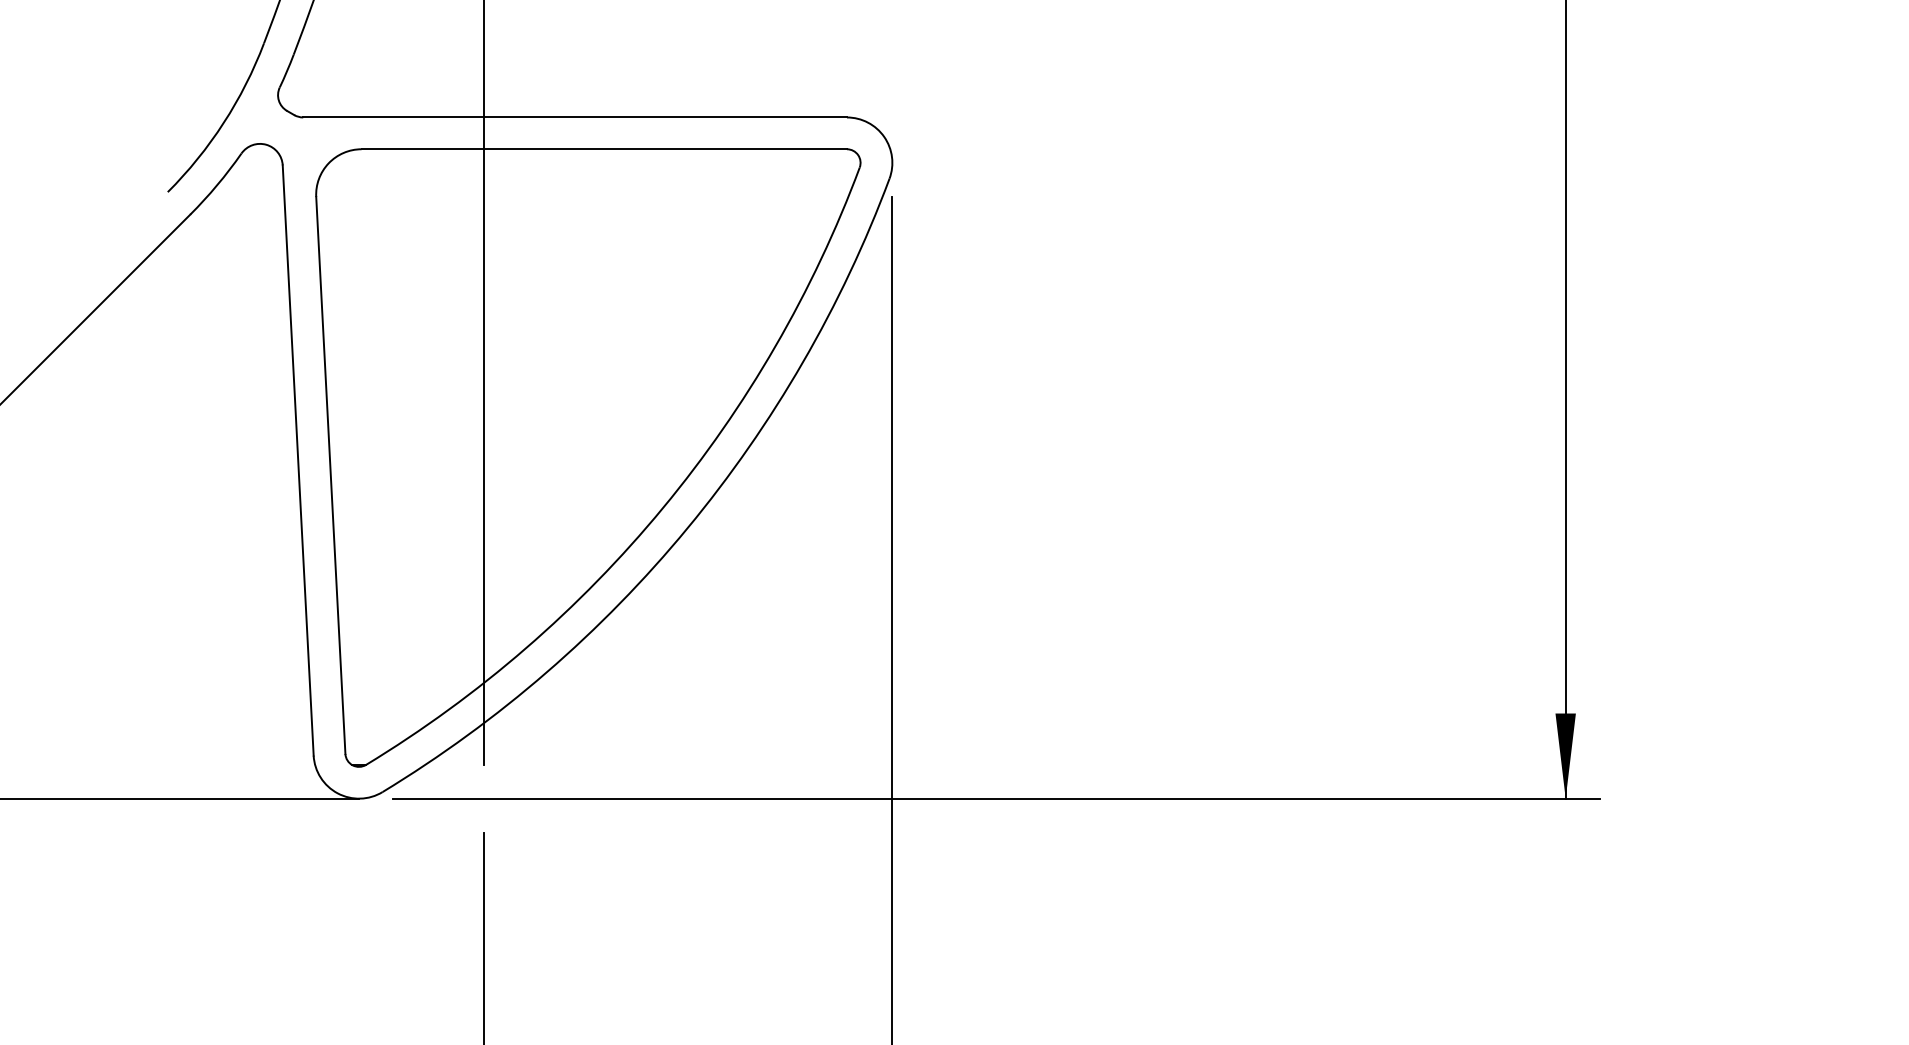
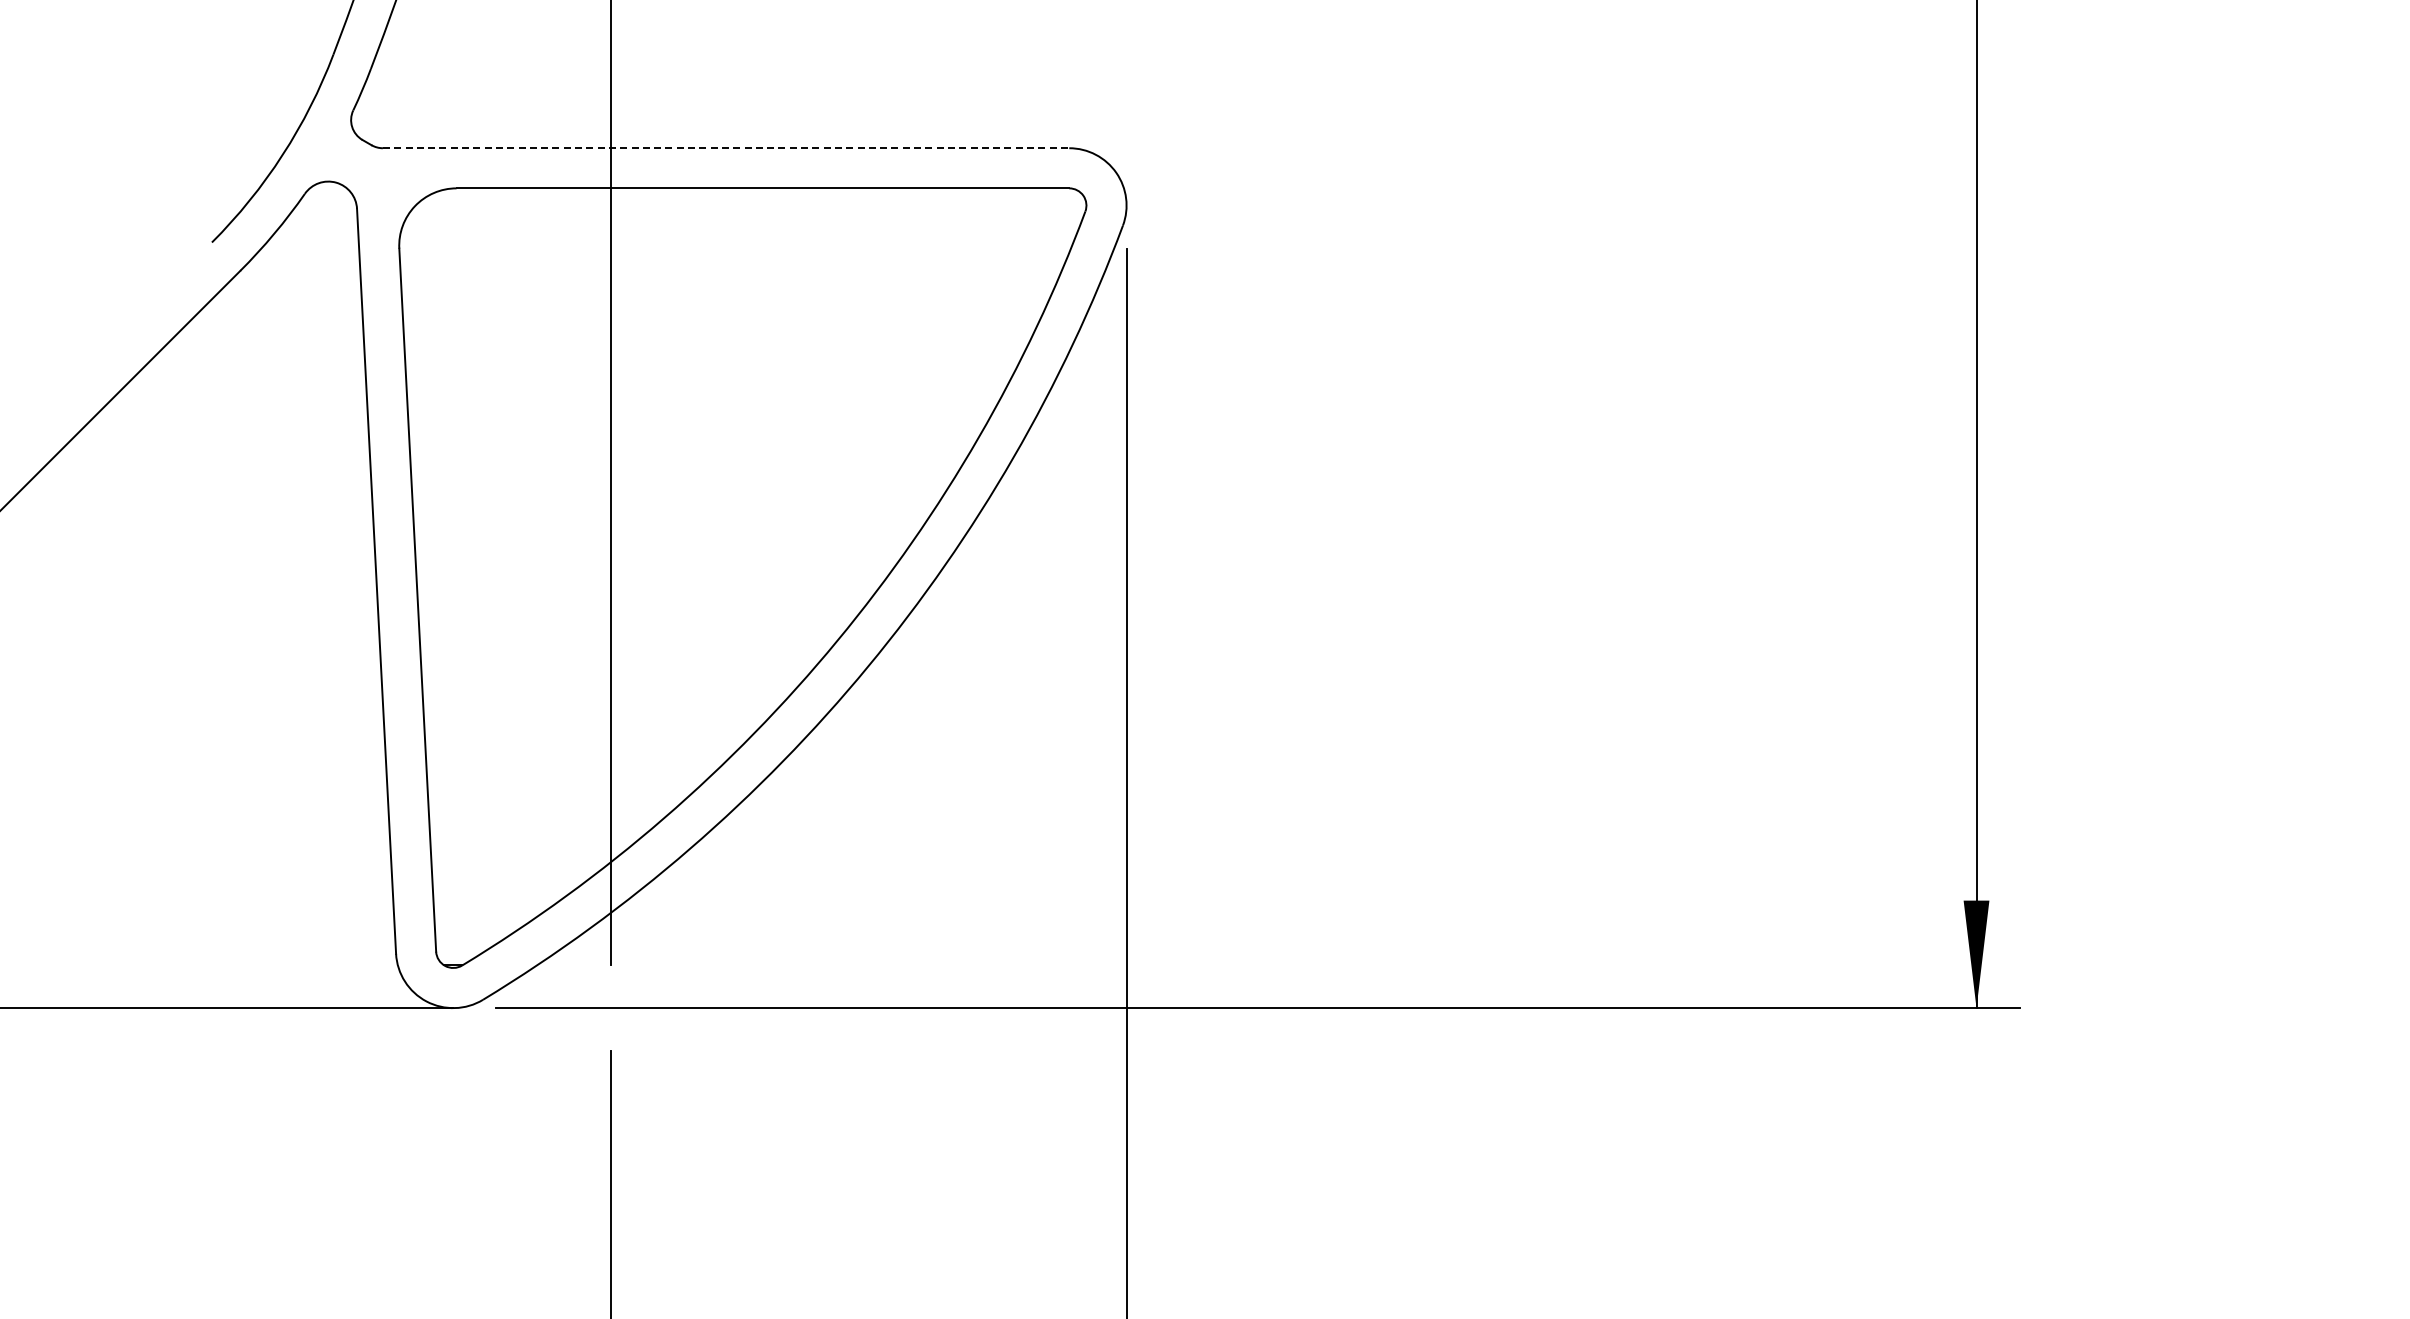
line: (575, 117) -> (726, 148), solid -> dashed

